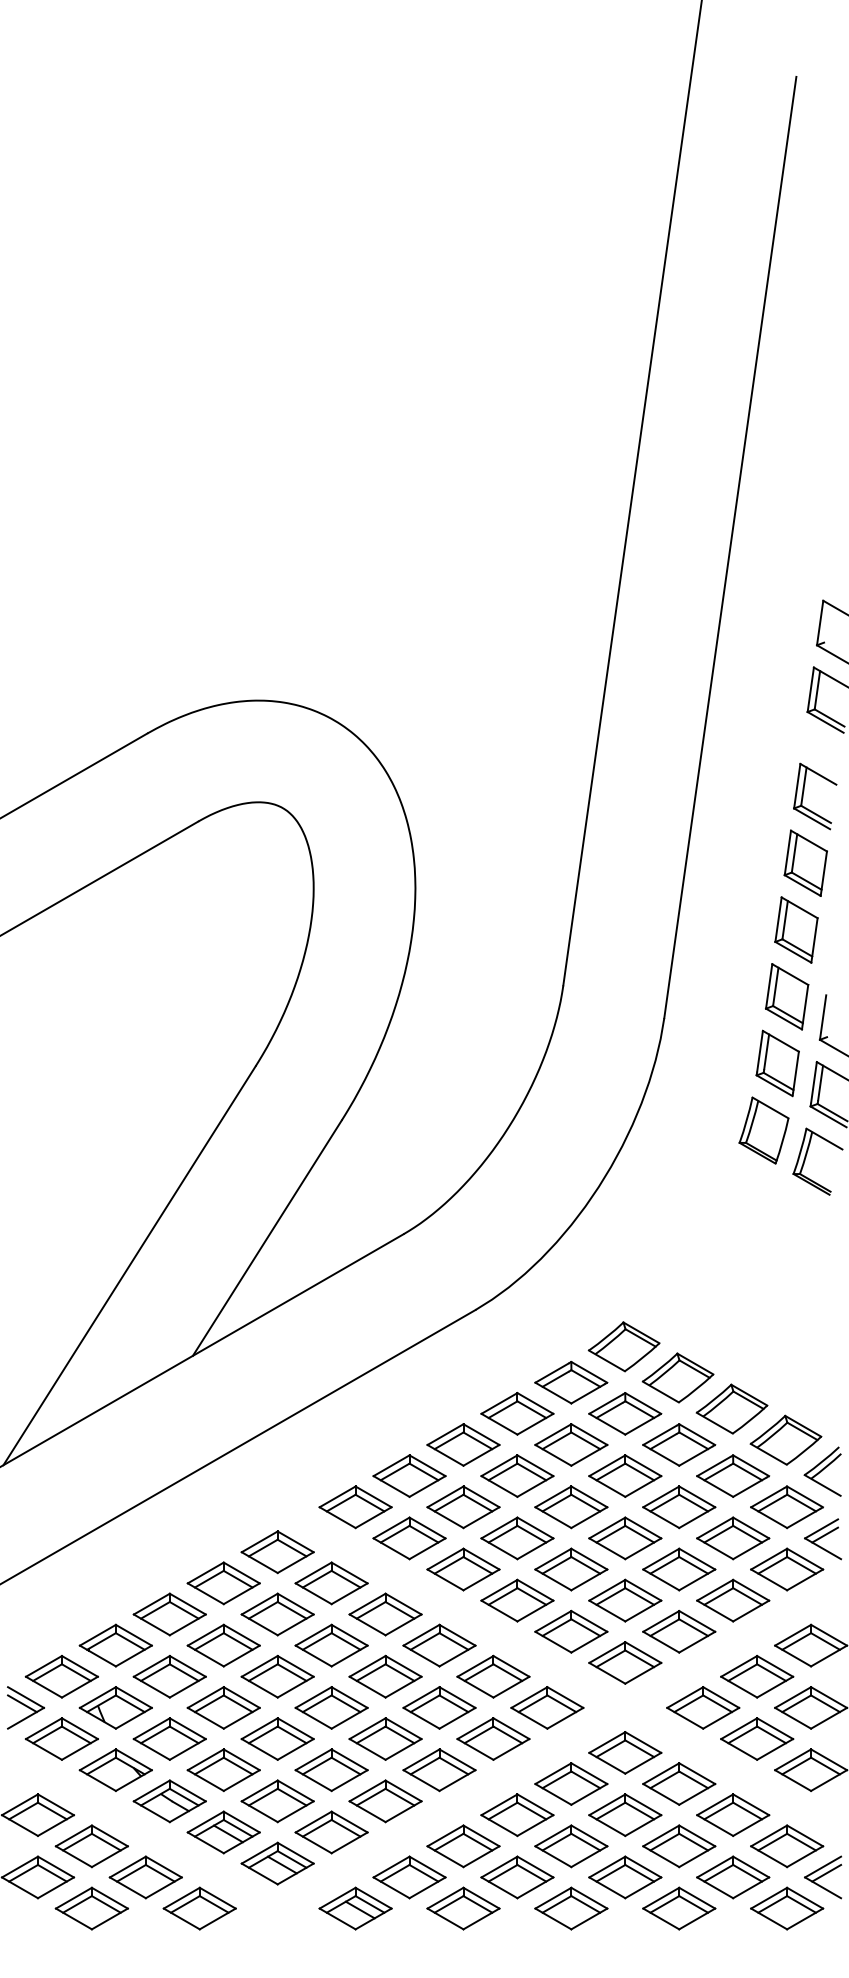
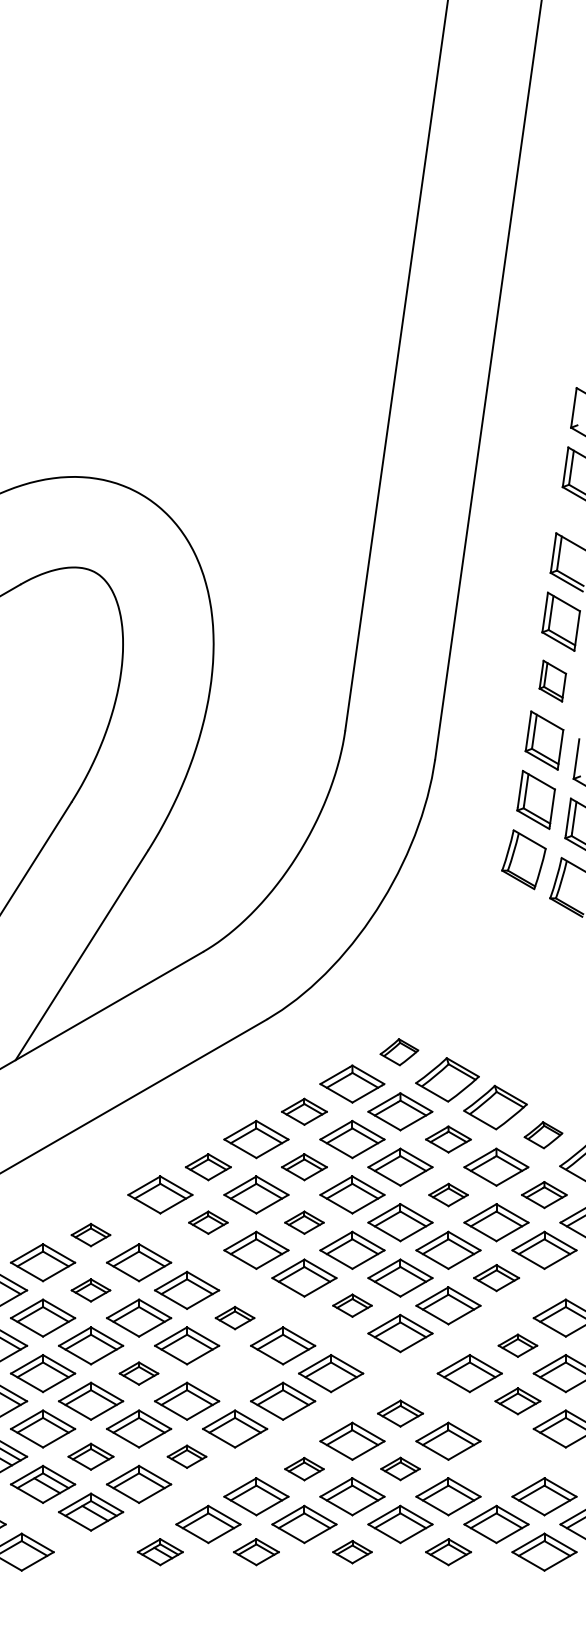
part: (796, 929) -> (552, 680), size x0.7
part: (623, 1346) -> (398, 1051), size x0.6
part: (517, 1413) -> (304, 1111), size x0.7
part: (785, 1439) -> (543, 1134), size x0.6
part: (679, 1444) -> (448, 1139), size x0.7
part: (409, 1475) -> (208, 1166), size x0.7
part: (517, 1475) -> (304, 1166), size x0.7
part: (679, 1507) -> (448, 1195), size x0.6
part: (786, 1507) -> (543, 1195), size x0.7
part: (409, 1538) -> (208, 1222), size x0.6
part: (517, 1538) -> (304, 1222), size x0.6
part: (277, 1552) -> (90, 1235), size x0.6
part: (733, 1600) -> (496, 1277), size x0.7
part: (277, 1614) -> (90, 1290), size x0.6
part: (571, 1631) -> (352, 1305), size x0.6
part: (439, 1645) -> (235, 1318), size x0.6
part: (757, 1676) -> (518, 1345), size x0.6
part: (331, 1707) -> (138, 1373), size x0.6
part: (439, 1707) -> (235, 1373), removed
part: (757, 1738) -> (518, 1400), size x0.7
part: (625, 1752) -> (400, 1413), size x0.7
part: (277, 1801) -> (90, 1456), size x0.7
part: (385, 1801) -> (187, 1456), size x0.6
part: (625, 1814) -> (400, 1468), size x0.6
part: (733, 1814) -> (496, 1468), removed
part: (517, 1815) -> (304, 1469), size x0.6
part: (355, 1908) -> (160, 1552), size x0.7
part: (463, 1908) -> (256, 1552), size x0.7
part: (571, 1908) -> (352, 1552), size x0.6
part: (679, 1908) -> (448, 1552), size x0.7

